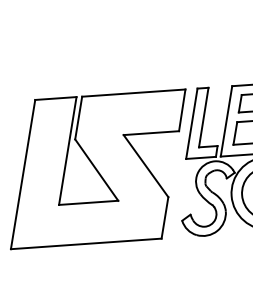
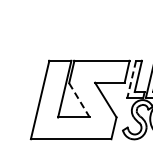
line: (191, 124) -> (131, 79), solid -> dashed
line: (96, 170) -> (79, 100), solid -> dashed

